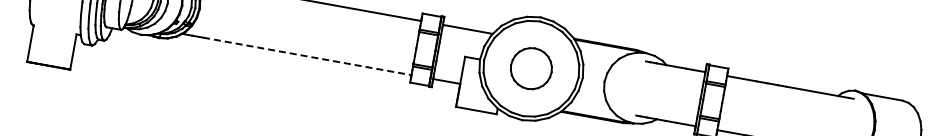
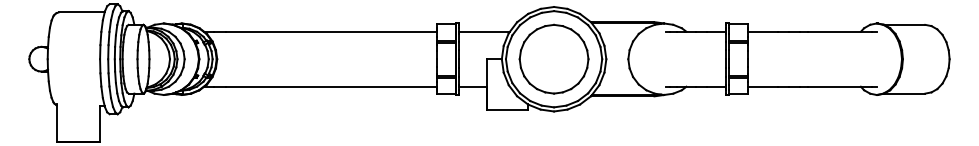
line: (307, 56) -> (331, 86), dashed -> solid
part: (530, 67) -> (553, 58), size x1.67

